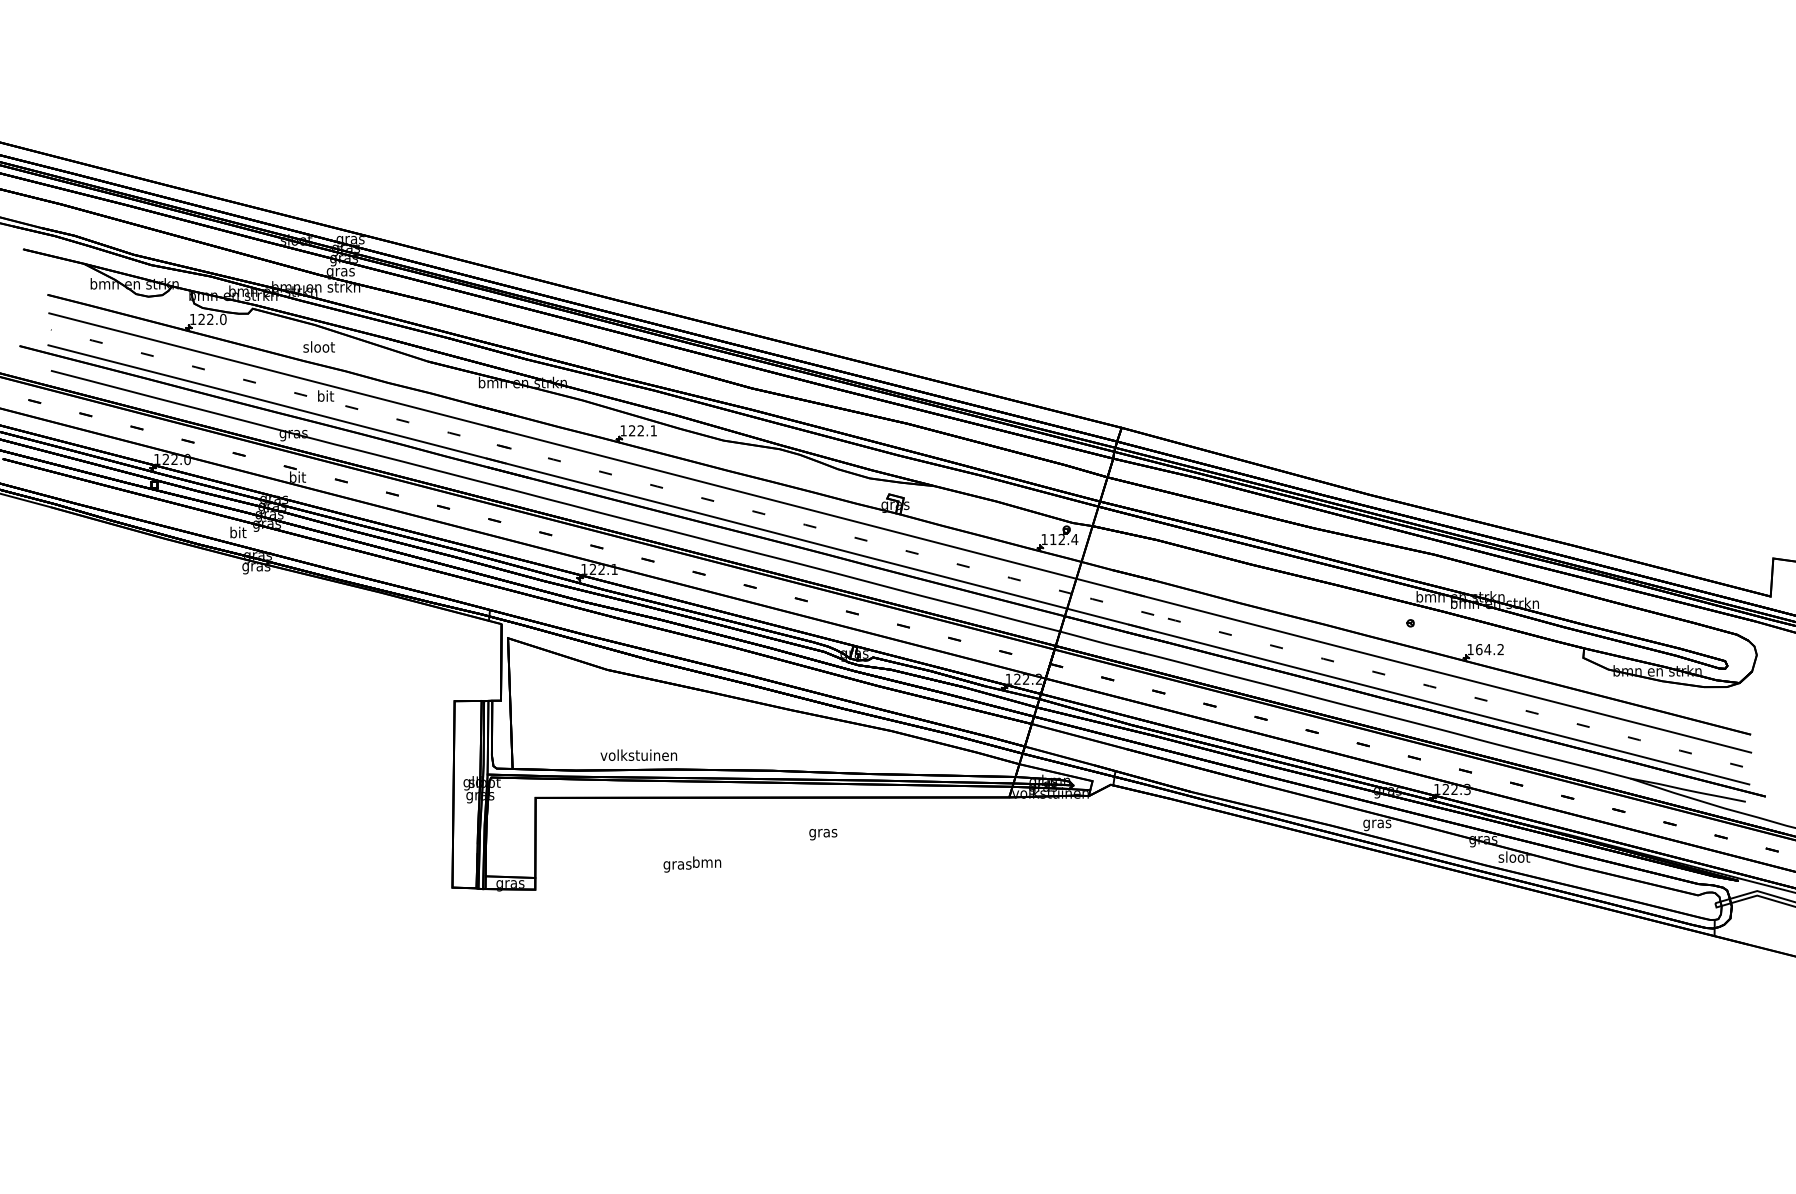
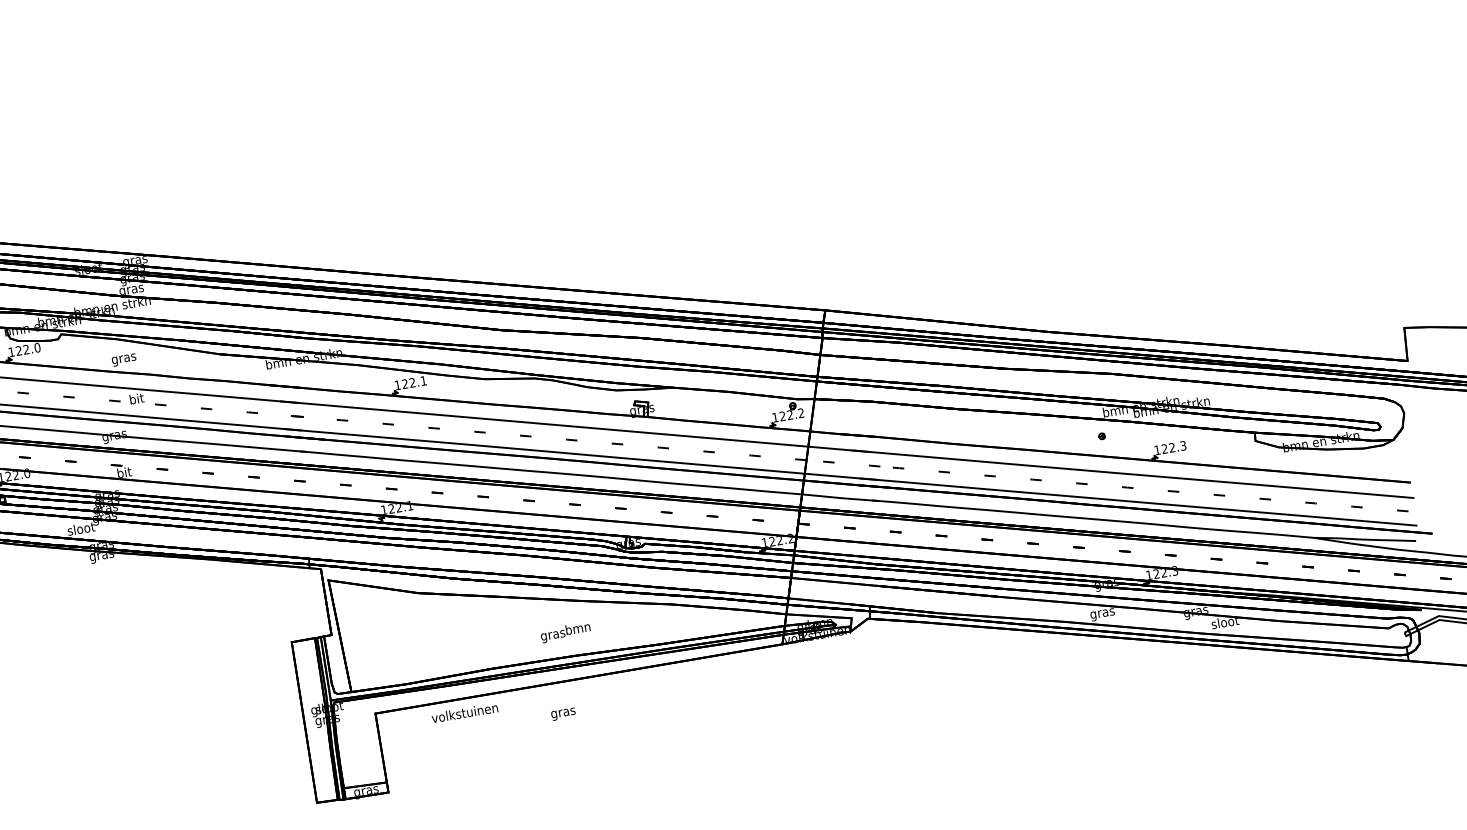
text: (318, 348) -> (123, 358), sloot -> gras
text: (238, 532) -> (81, 528), bit -> sloot
text: (1064, 538) -> (792, 413), 112.4 -> 122.2
text: (1489, 649) -> (1173, 447), 164.2 -> 122.3
text: (638, 754) -> (464, 712), moved
text: (823, 834) -> (563, 714), moved
text: (692, 864) -> (565, 632), moved

